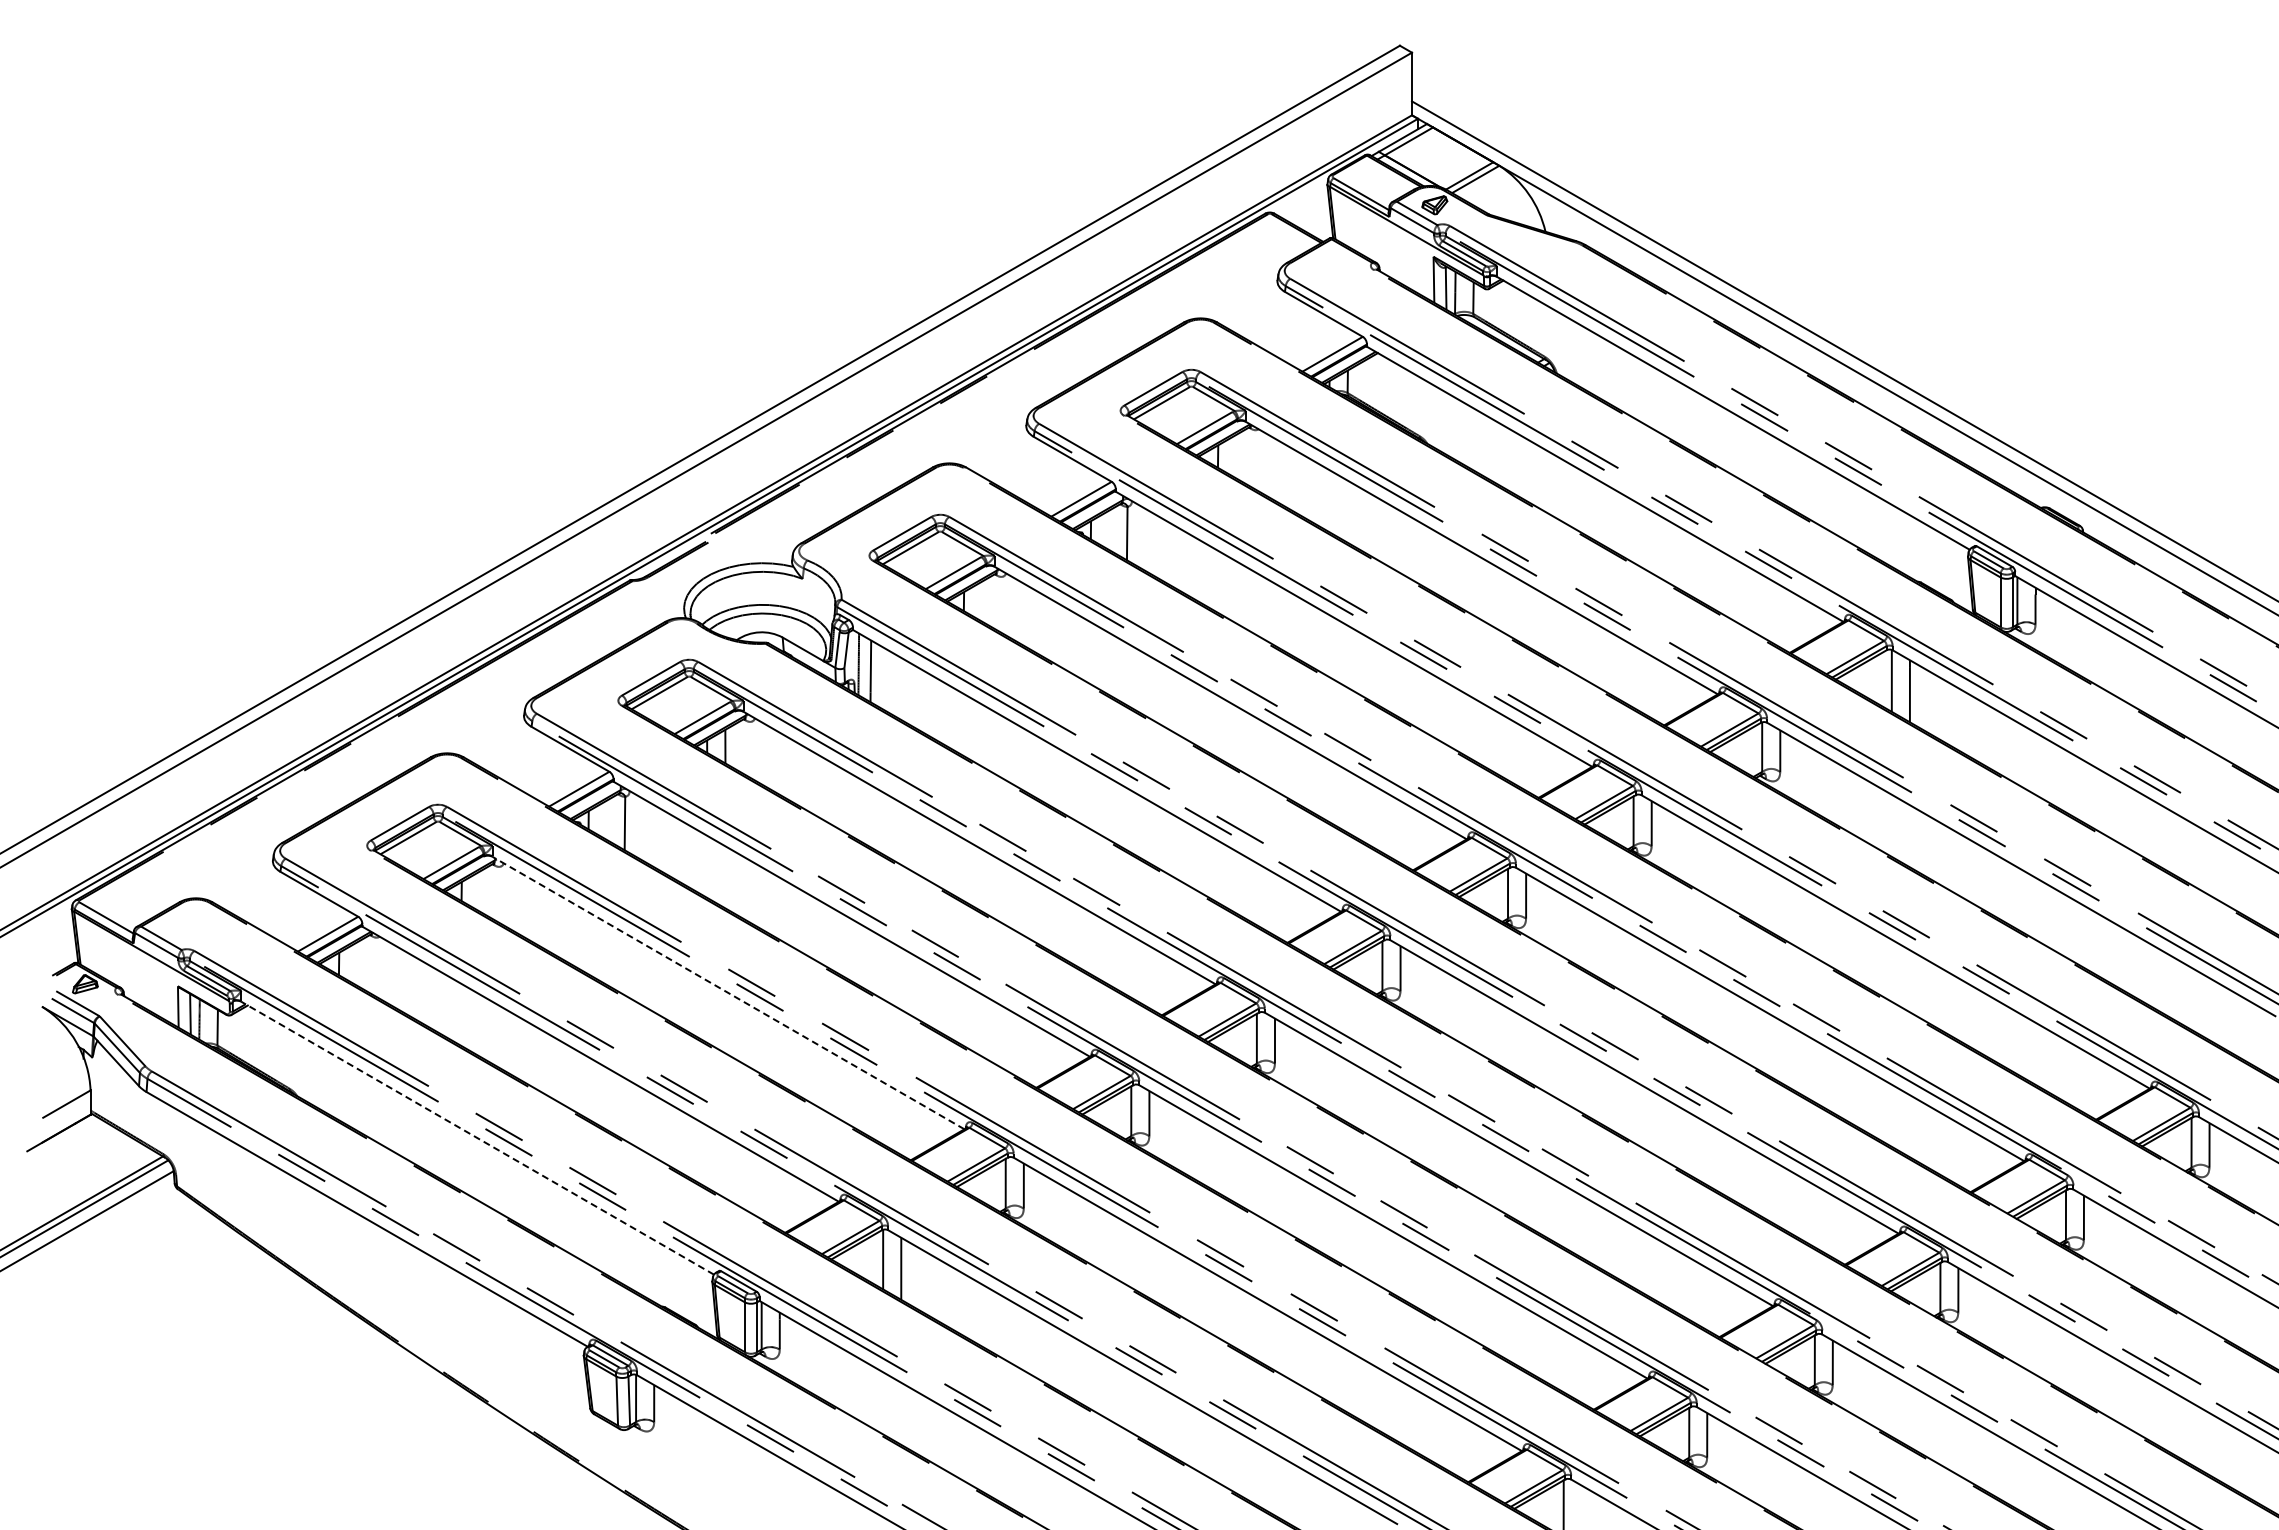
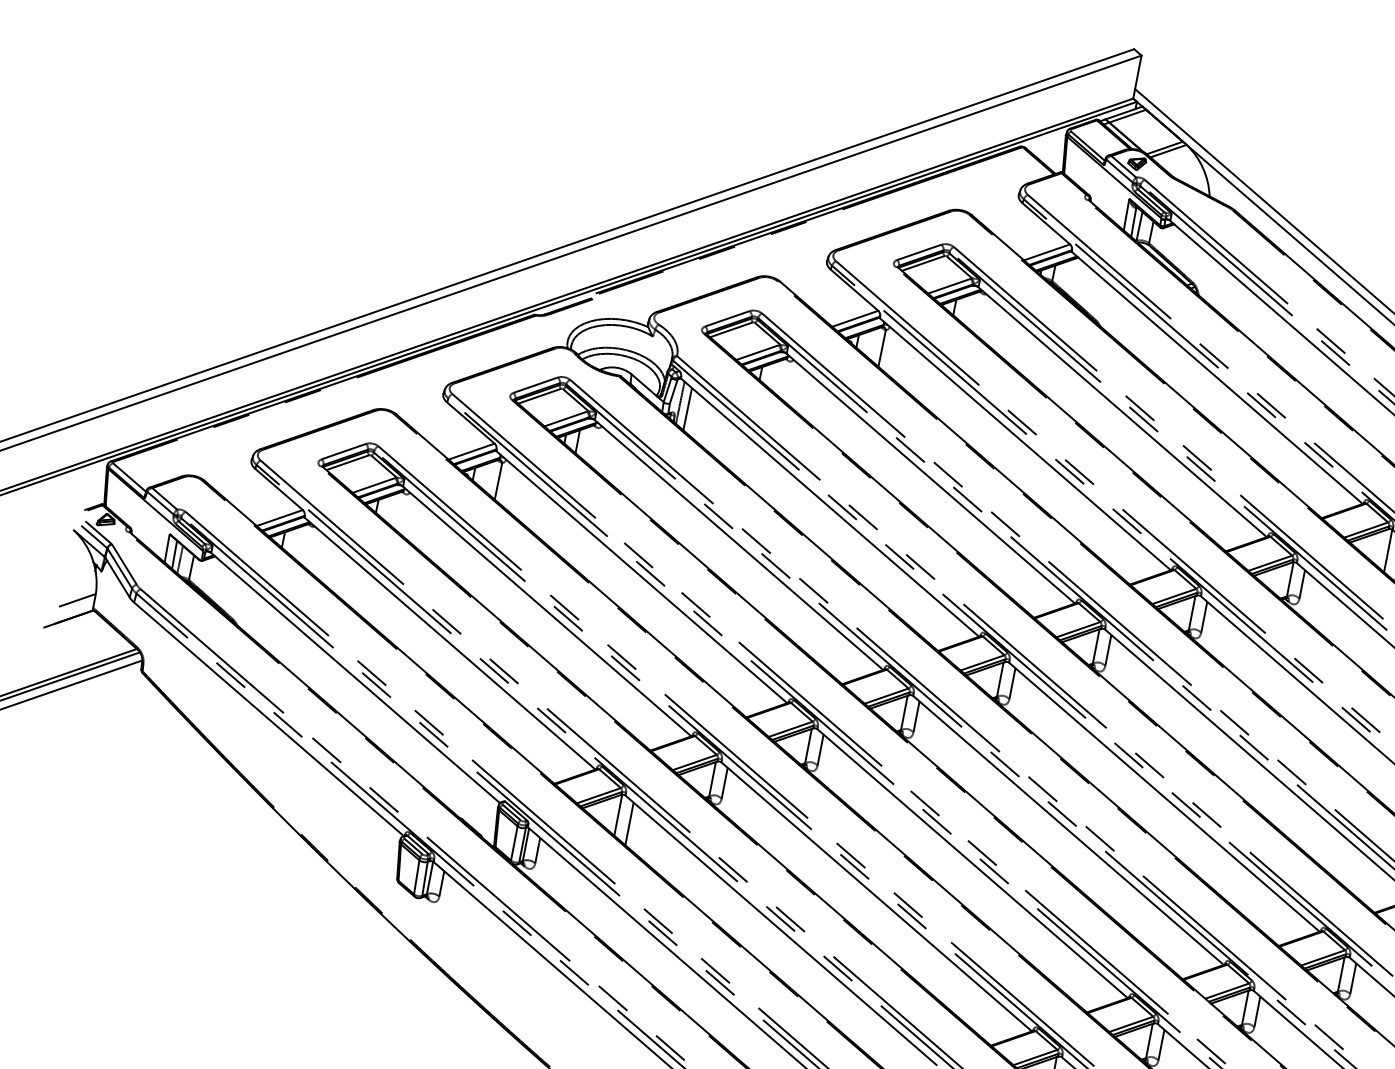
line: (728, 993) -> (547, 611), dashed -> solid
line: (477, 1138) -> (355, 678), dashed -> solid

